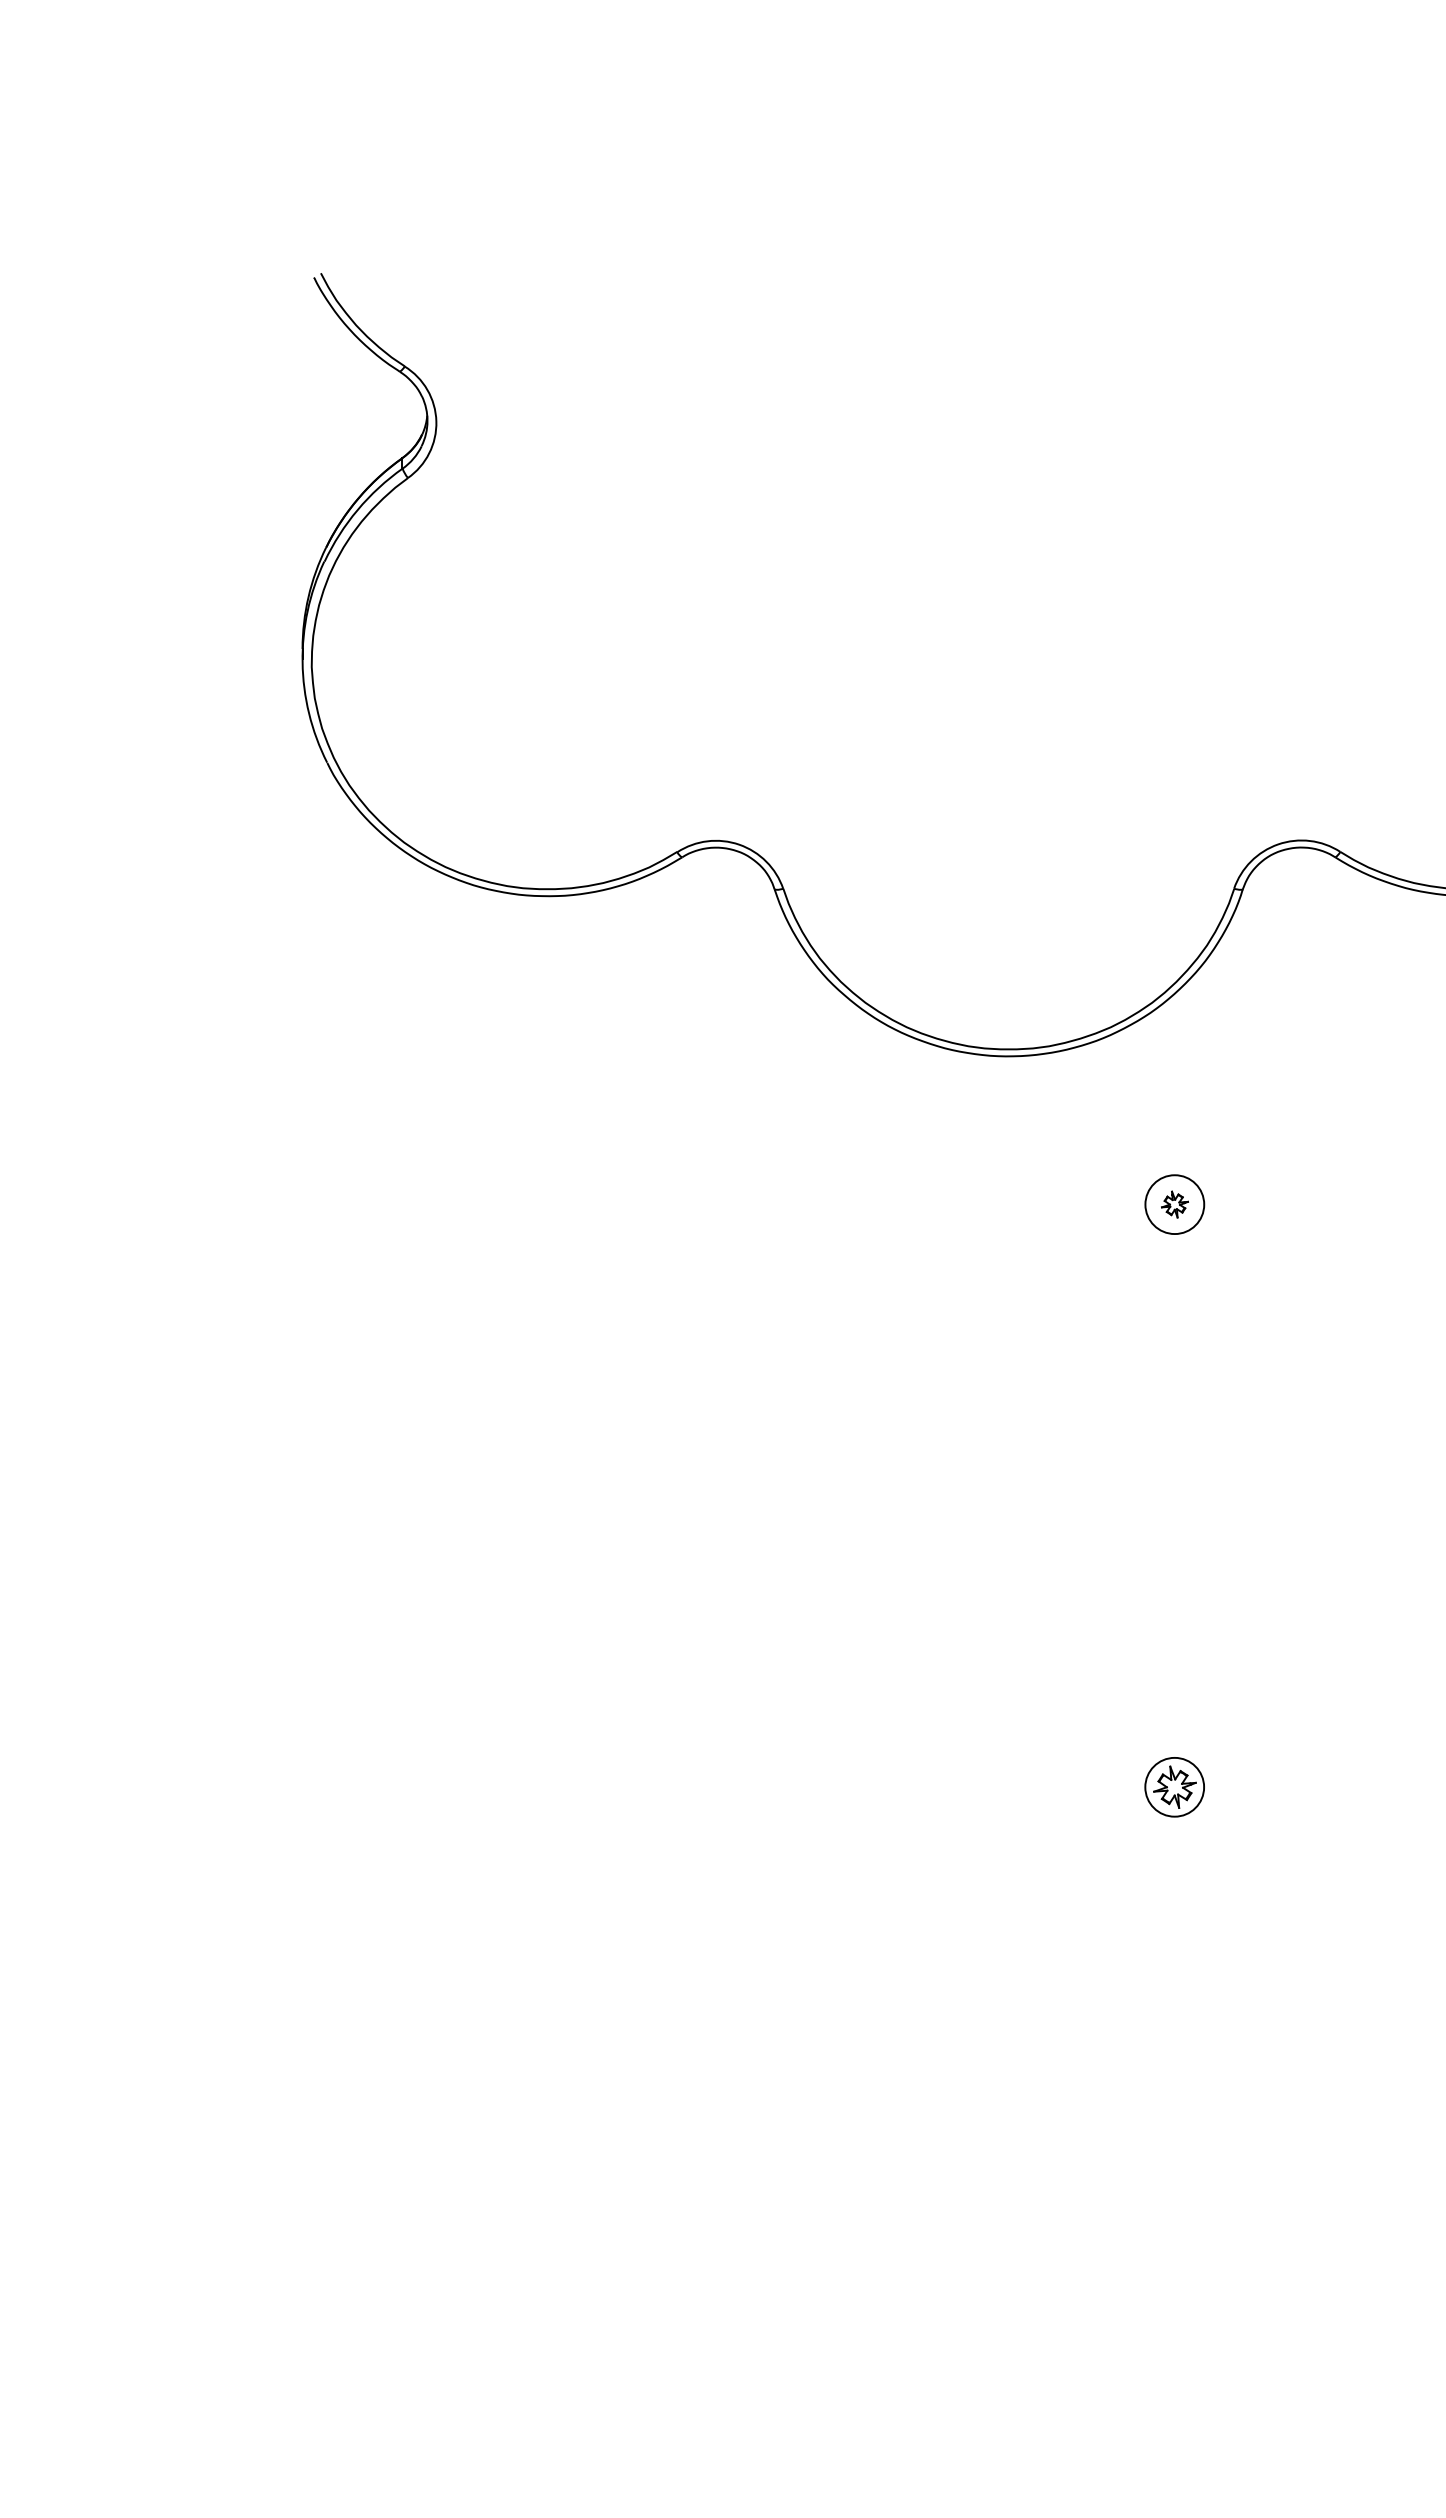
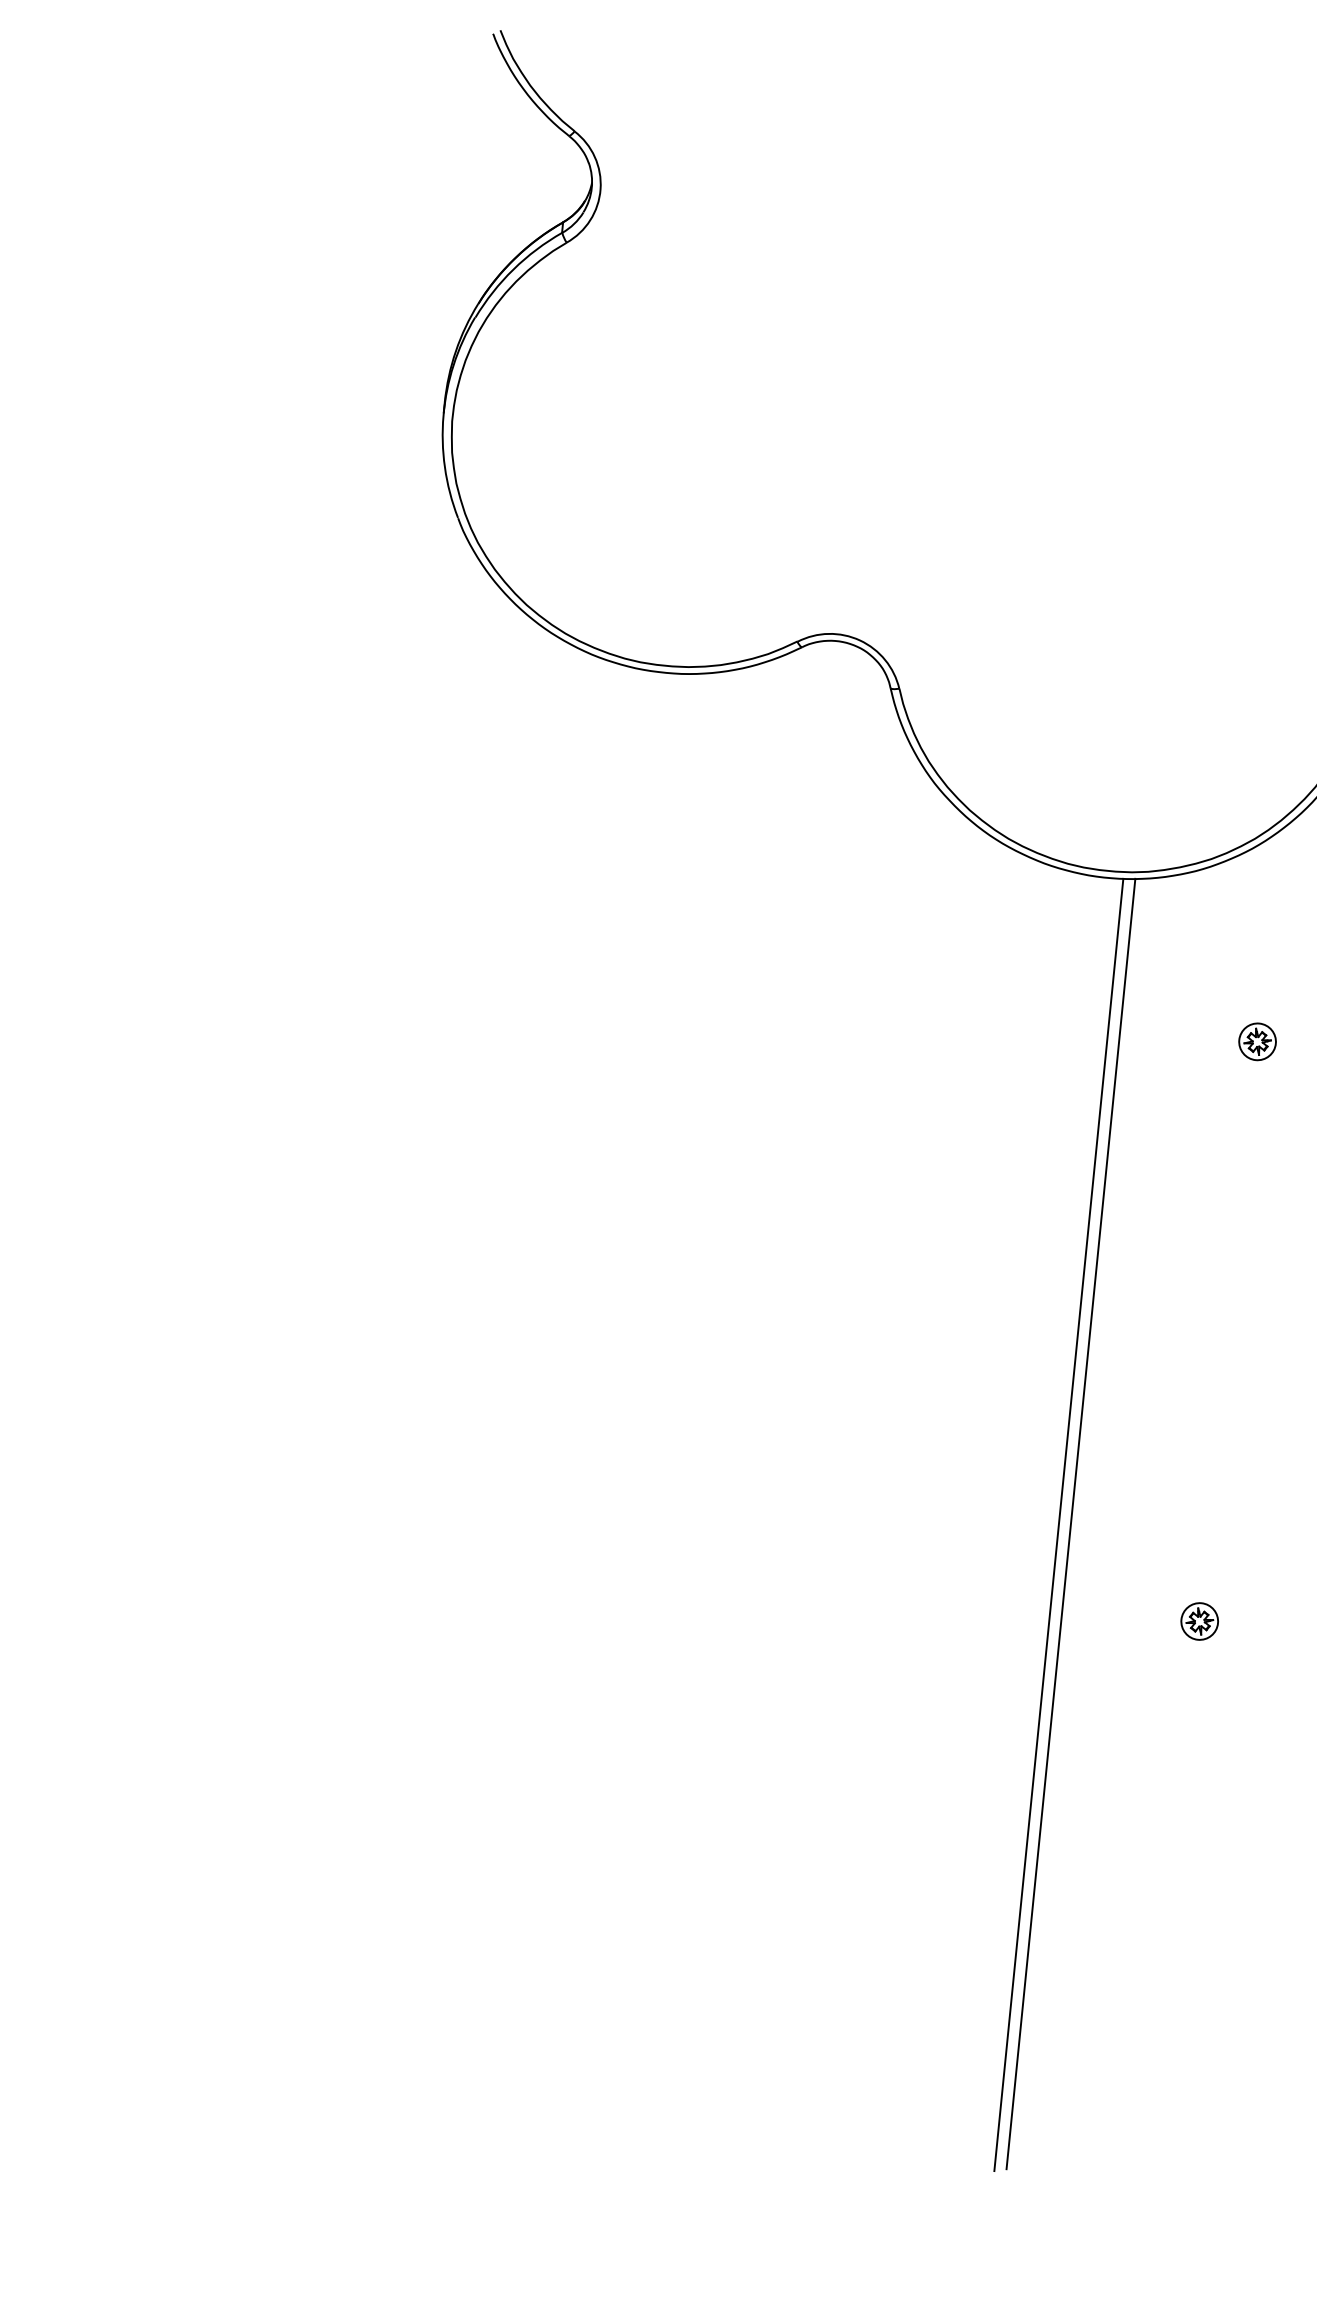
circle: (1174, 1204) -> (1257, 1041), size x0.62
line: (1037, 1702) -> (1071, 1523), added
line: (1025, 1704) -> (1059, 1524), added
part: (1174, 1786) -> (1199, 1620), size x0.62

